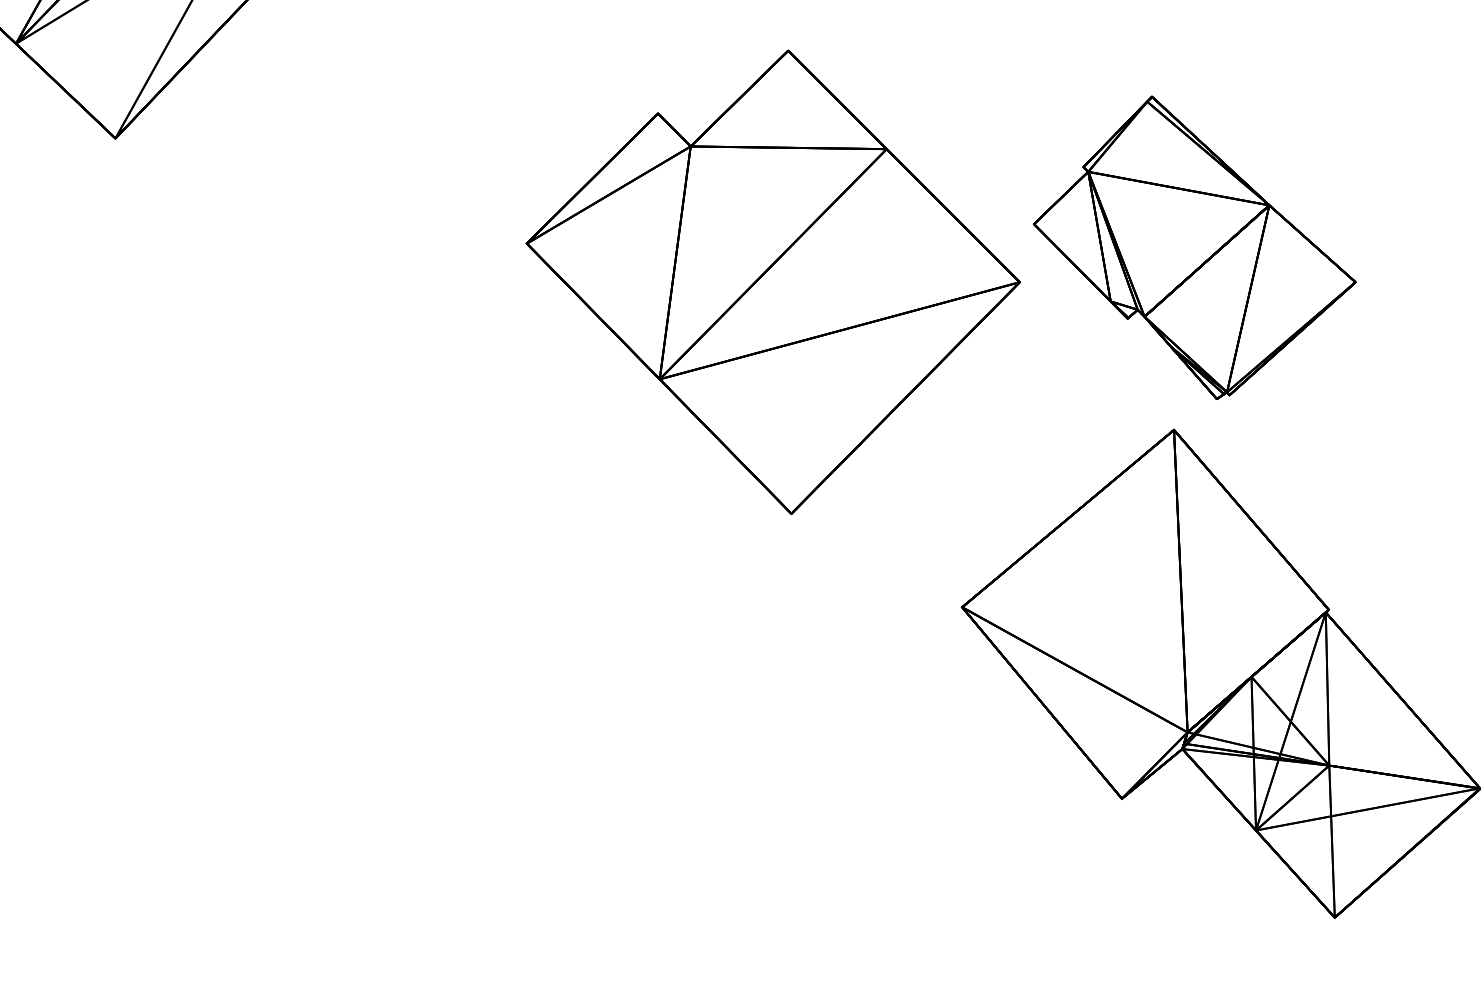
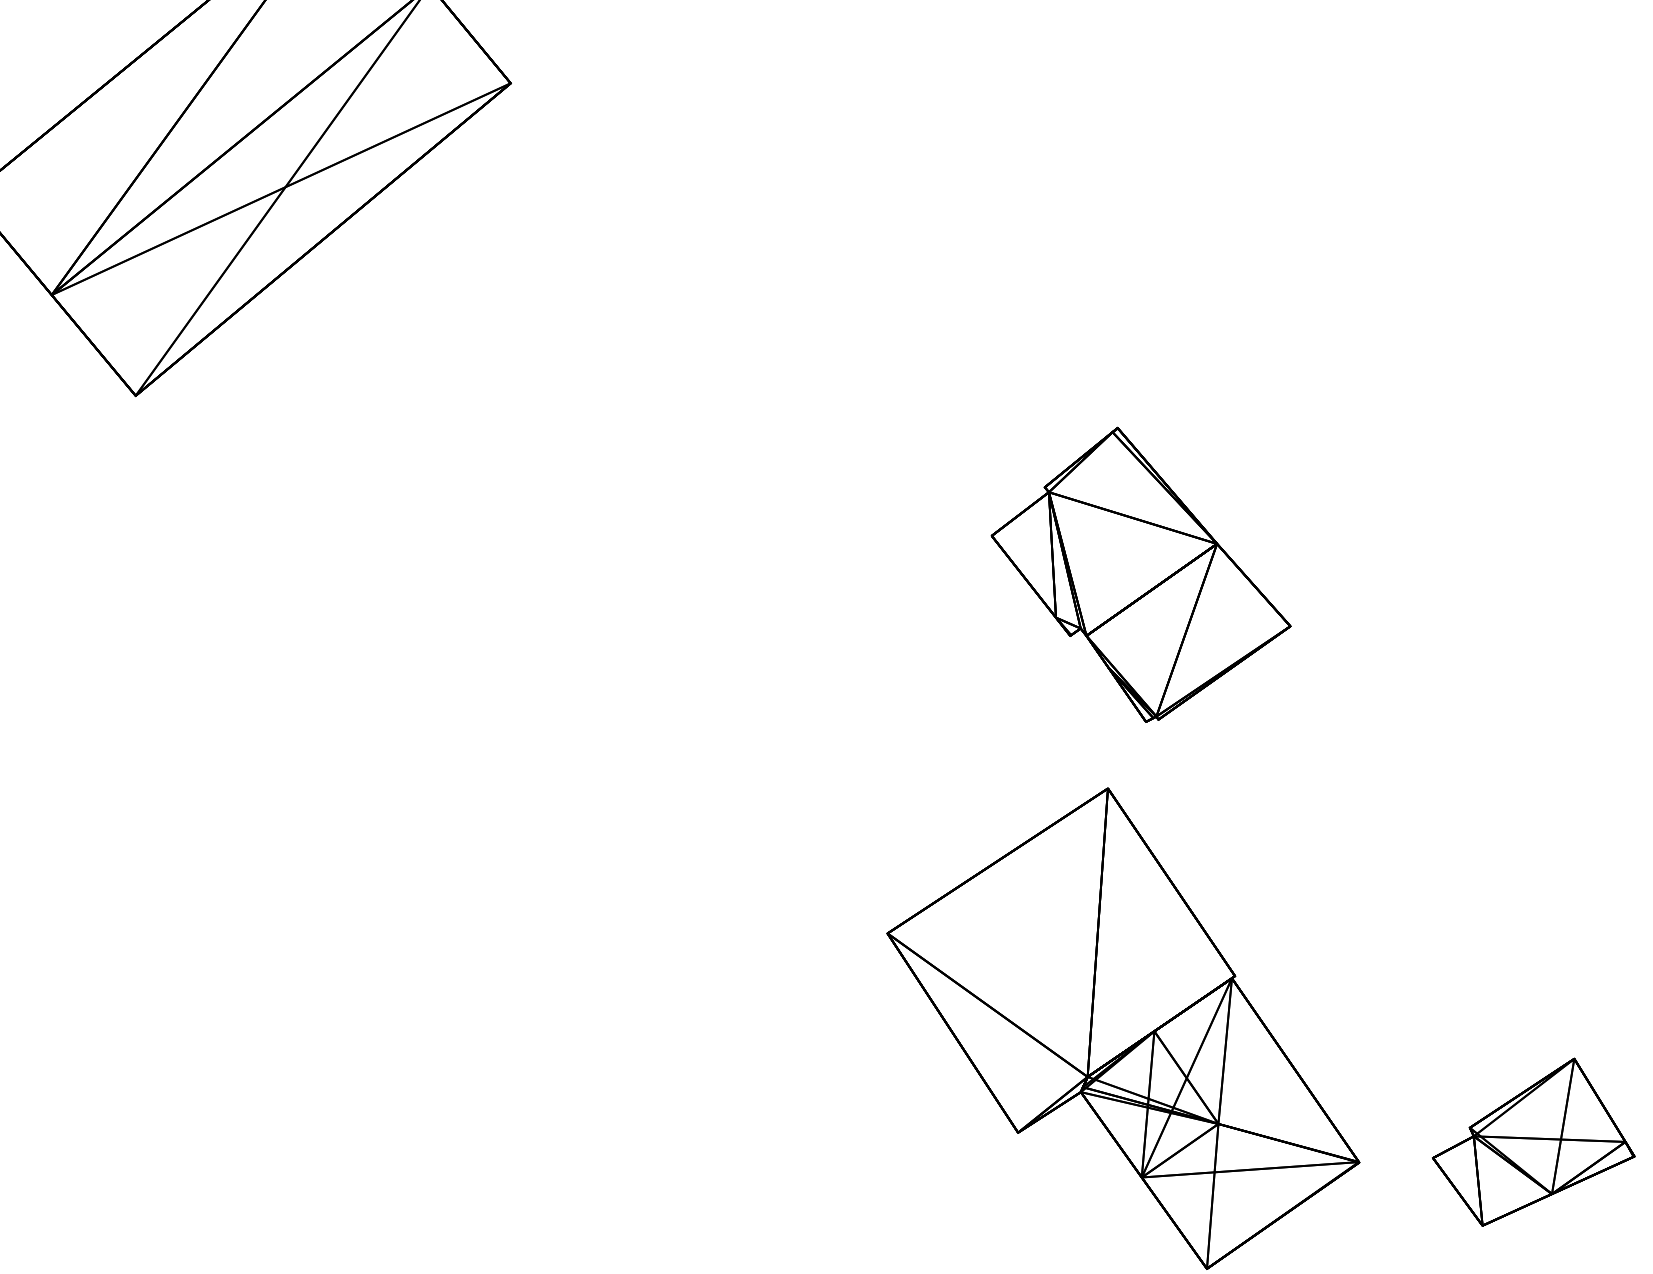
part: (1193, 246) -> (1140, 574), moved
part: (775, 284) -> (745, 606), removed

